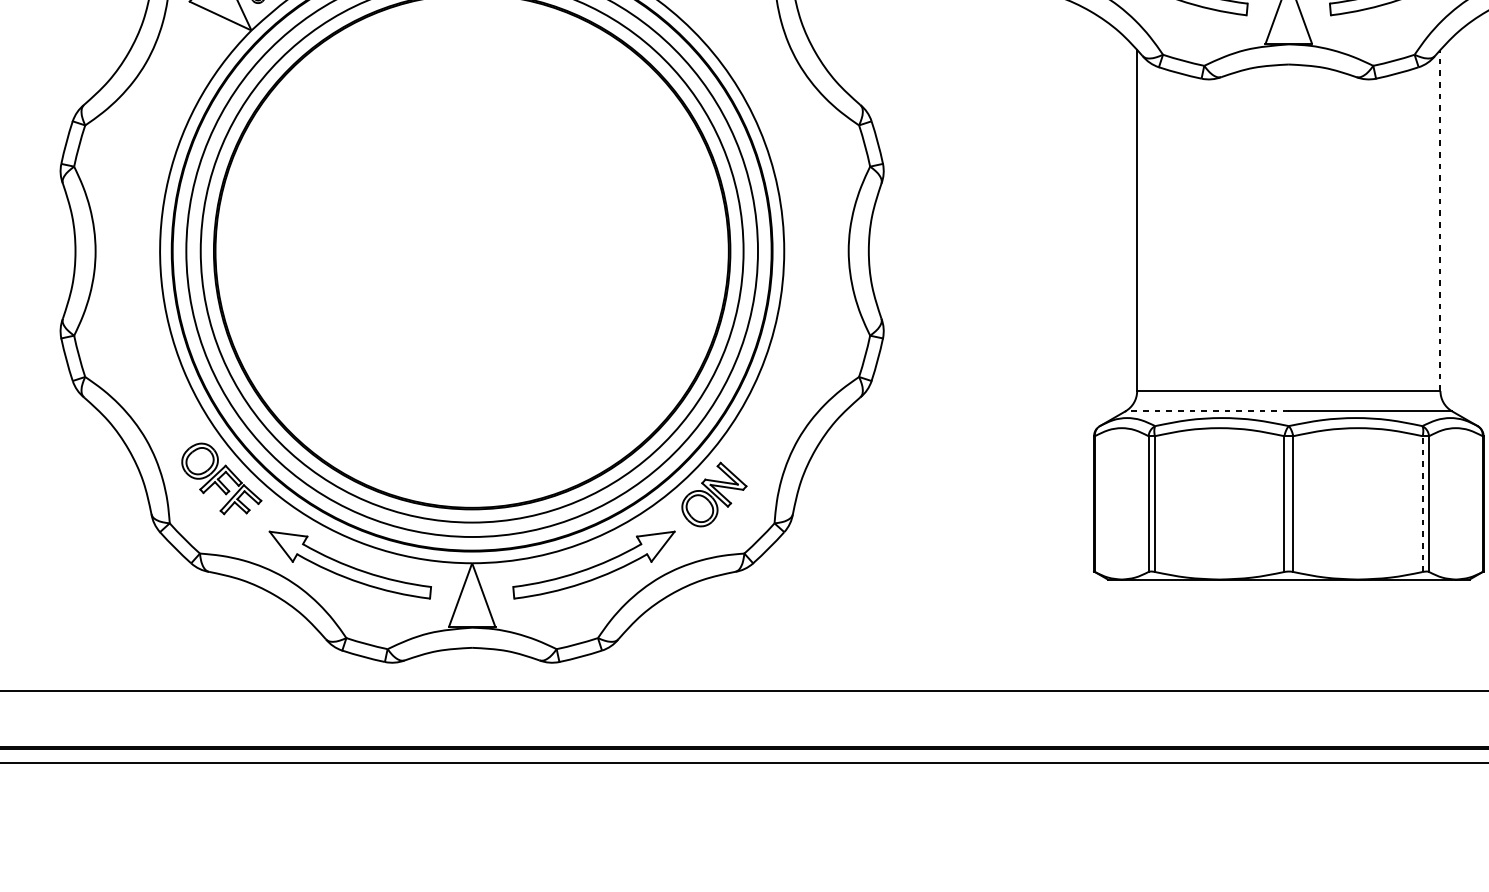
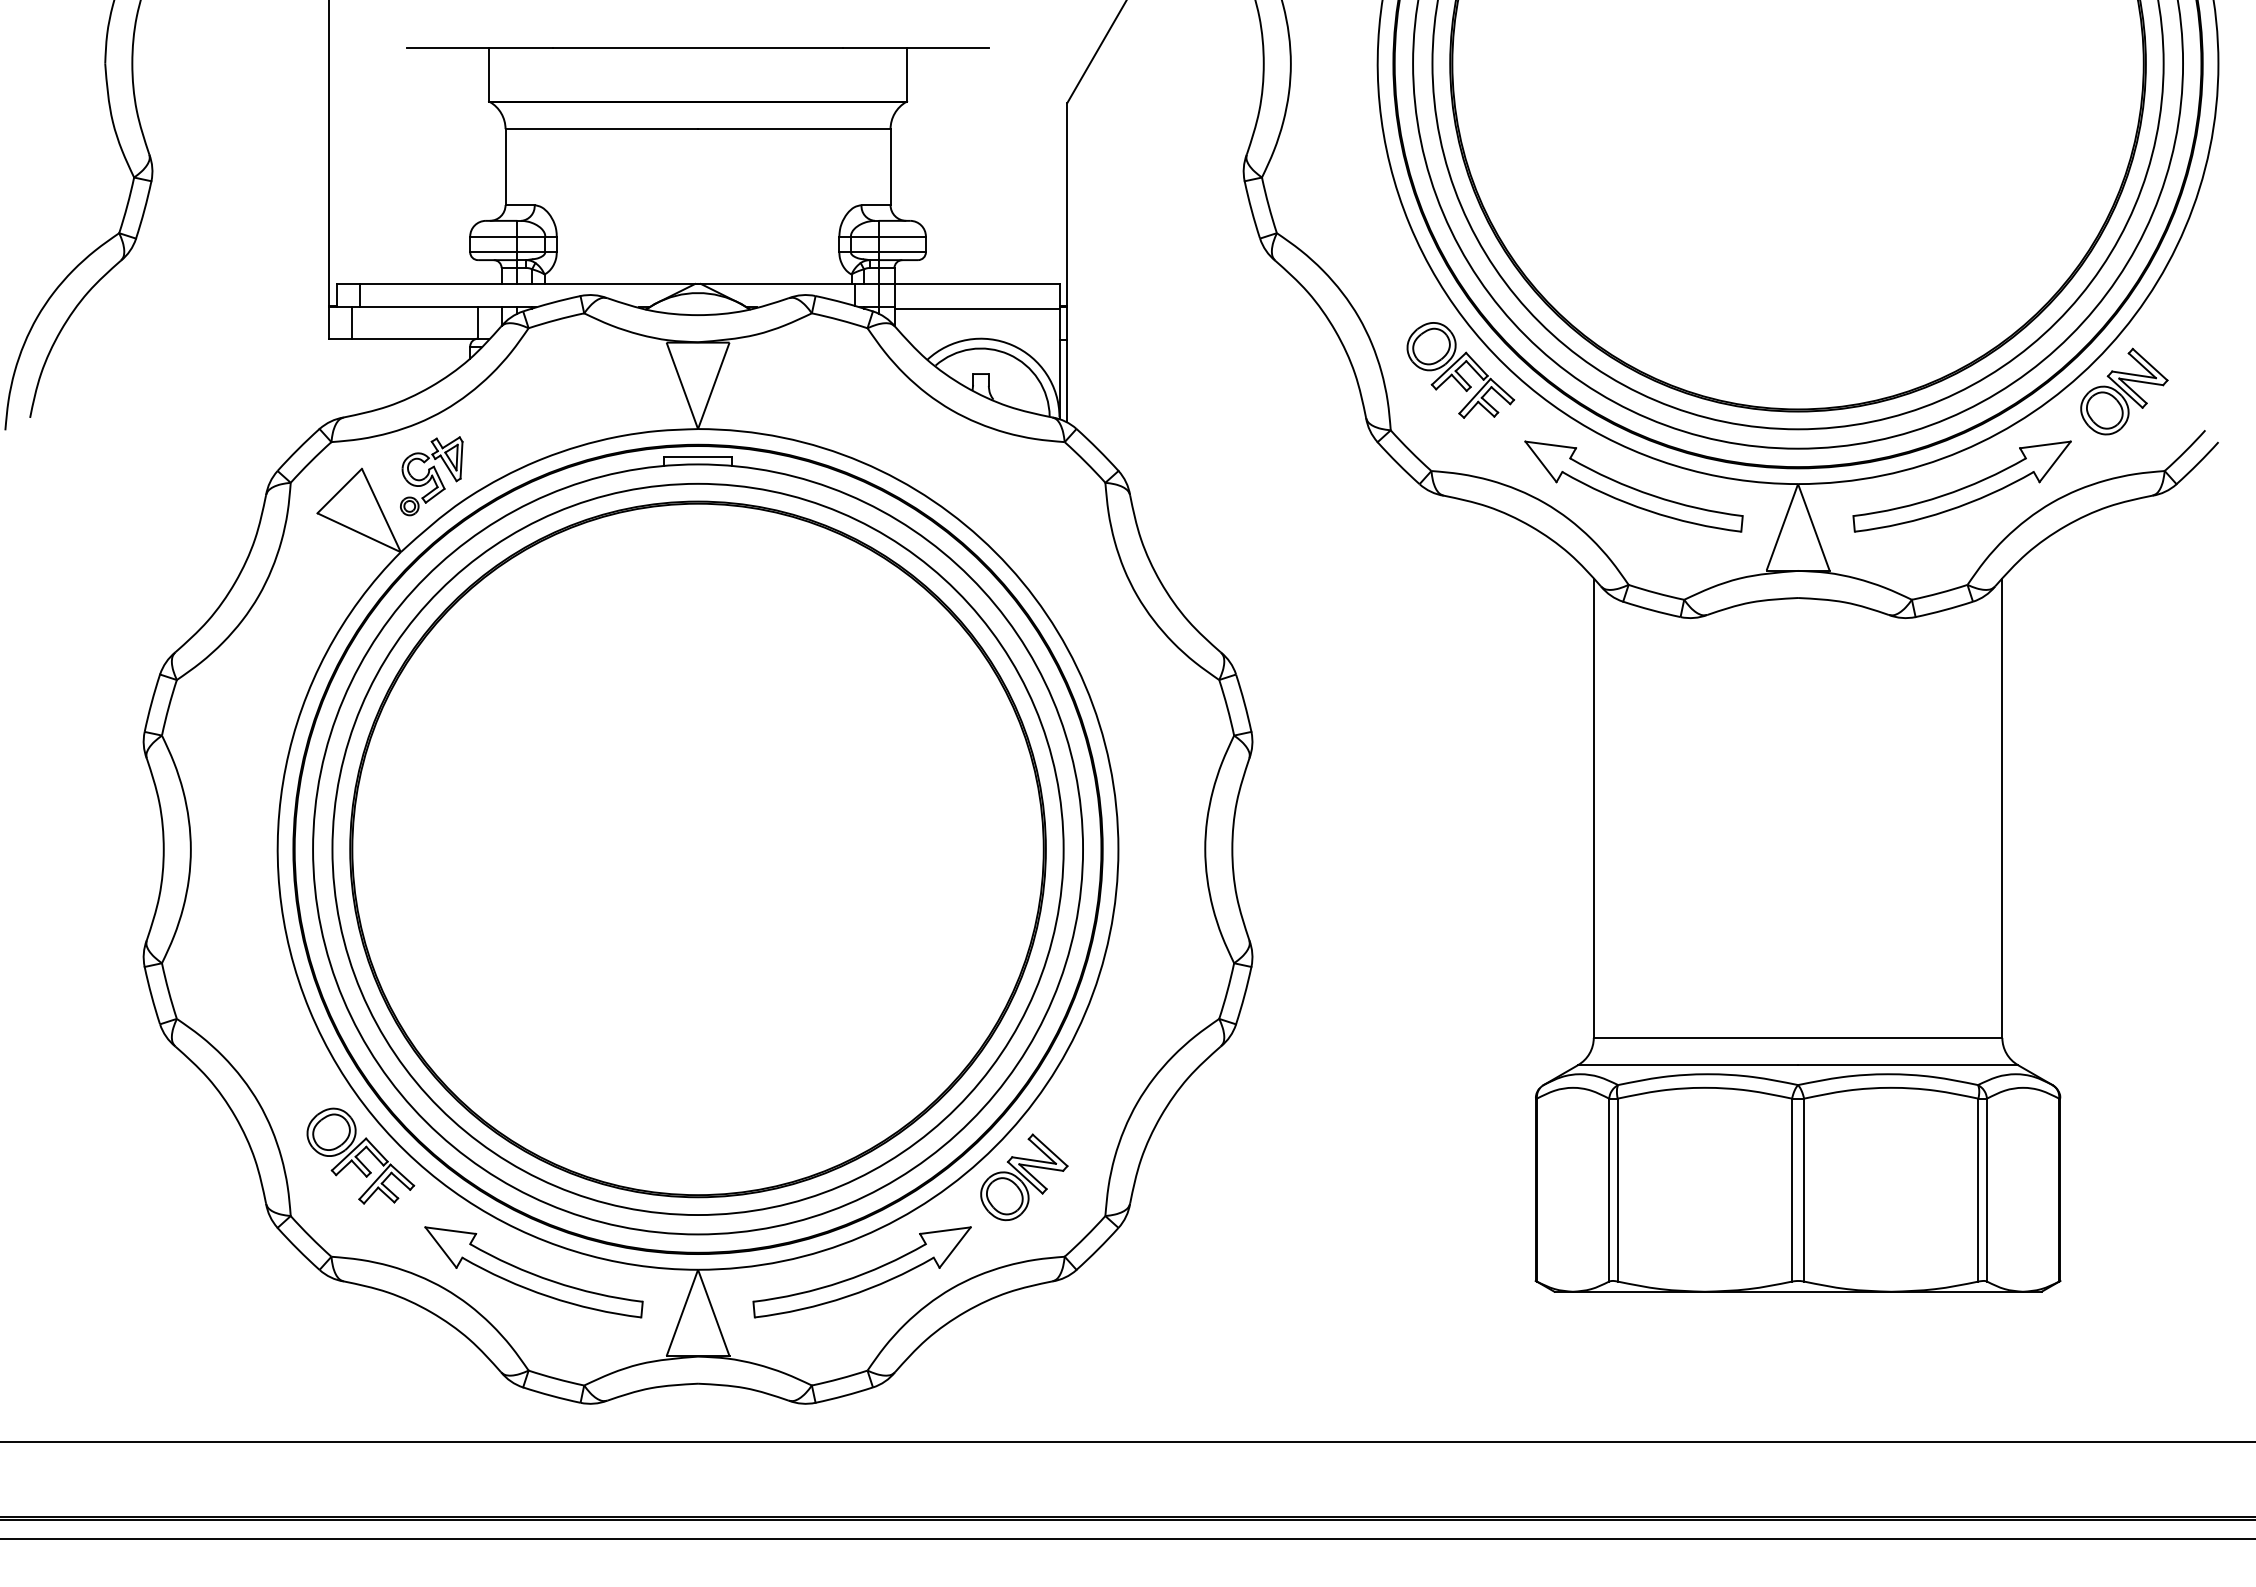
line: (1440, 220) -> (2002, 807), dashed -> solid
line: (1206, 411) -> (1687, 1065), dashed -> solid
line: (1422, 503) -> (1978, 1189), dashed -> solid

